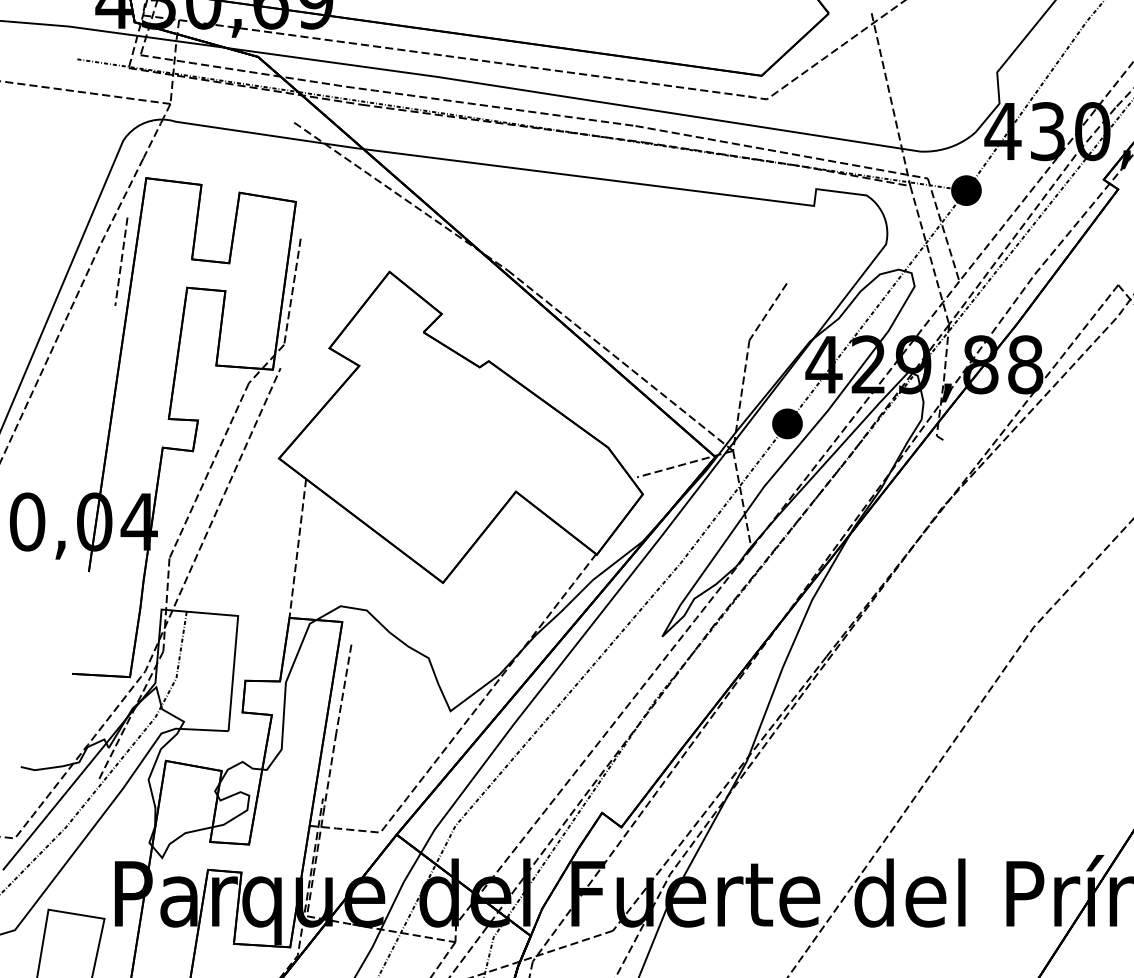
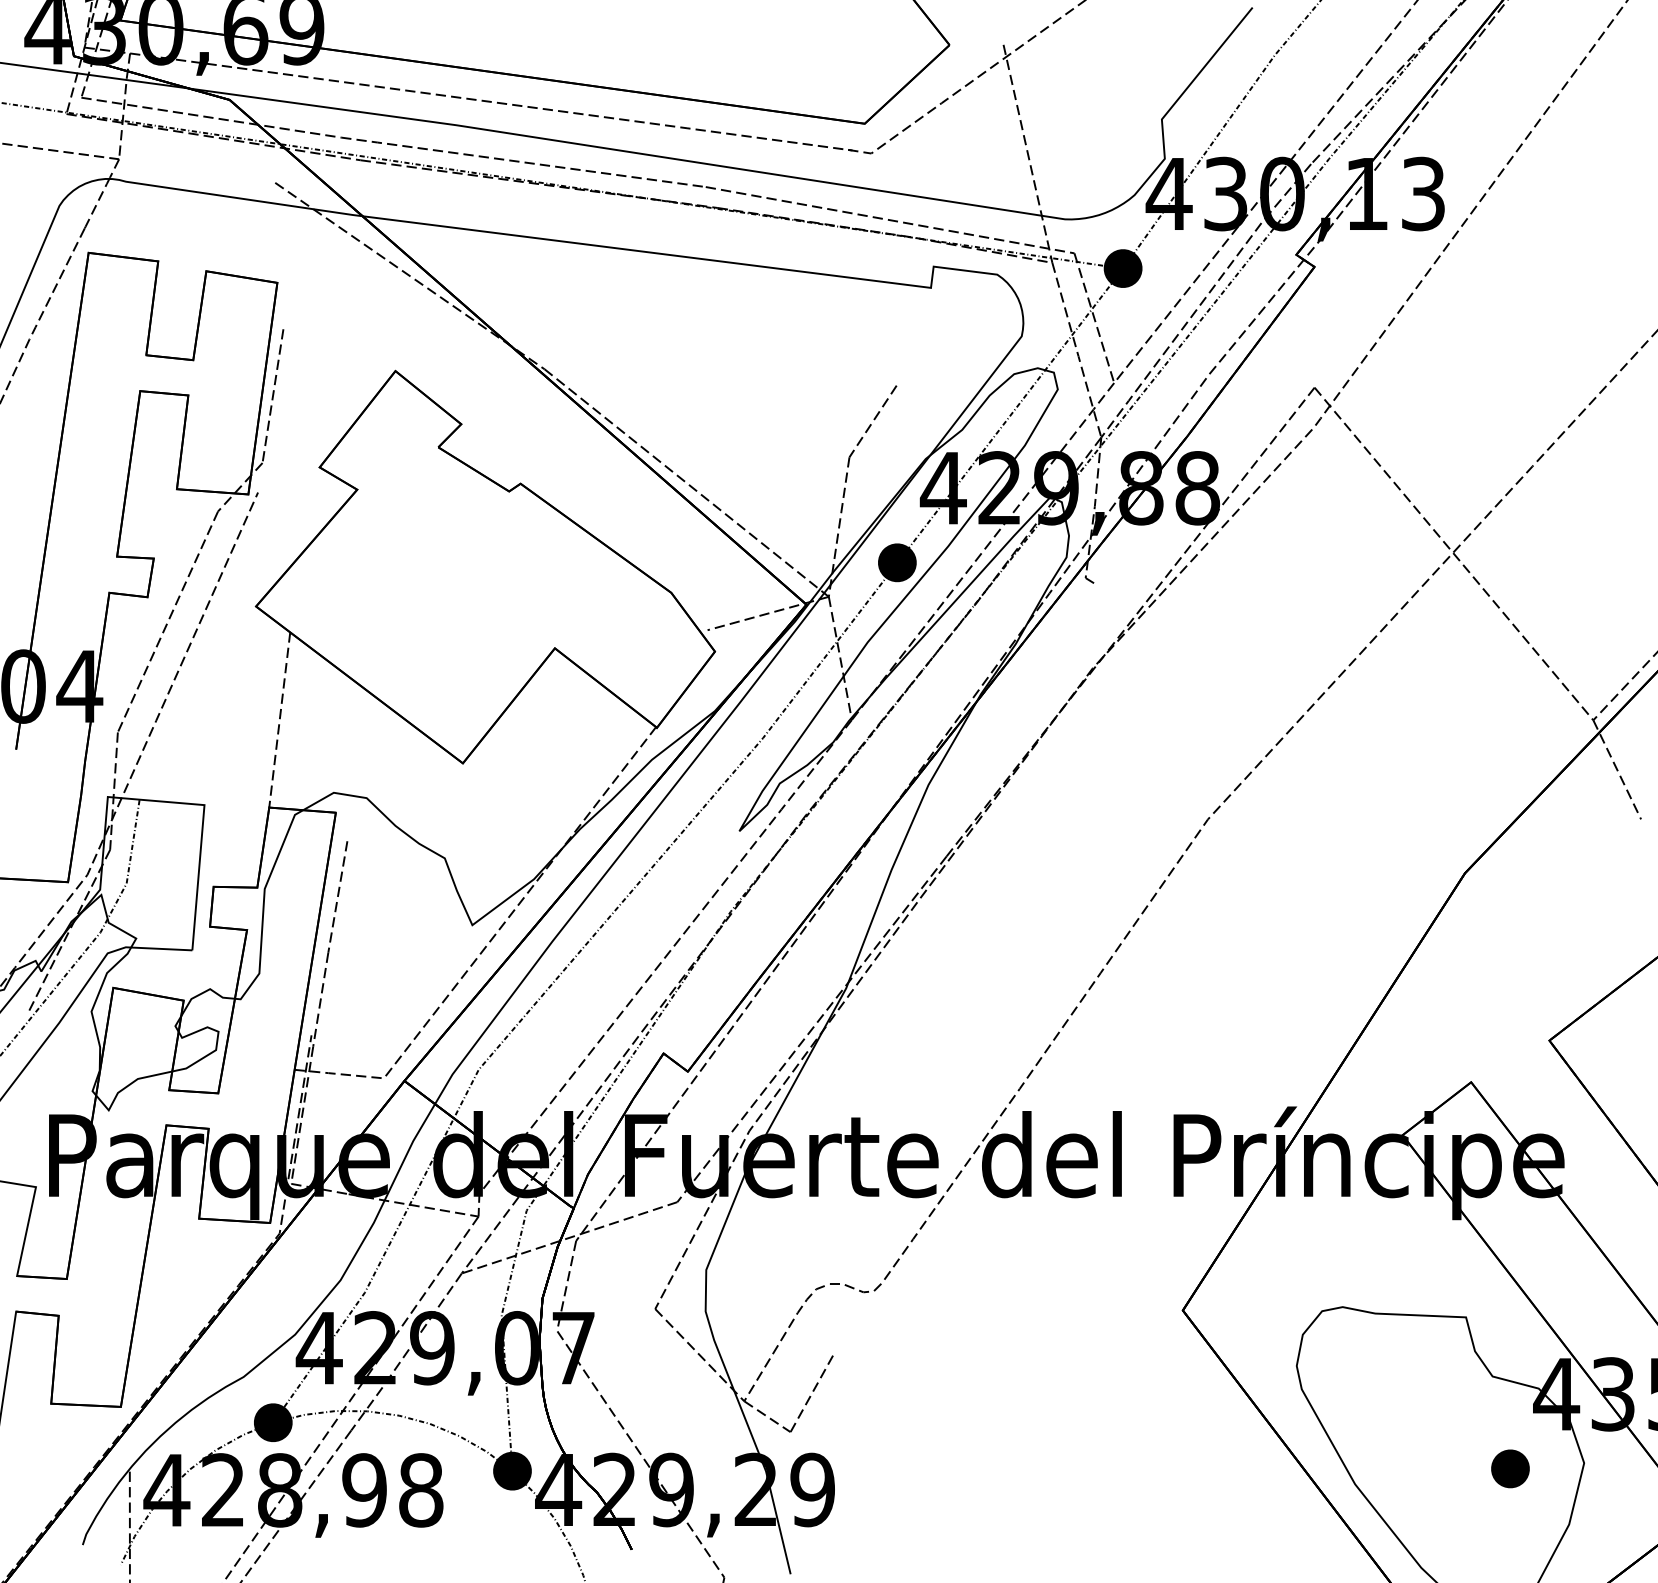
line: (120, 261) -> (56, 357), removed

